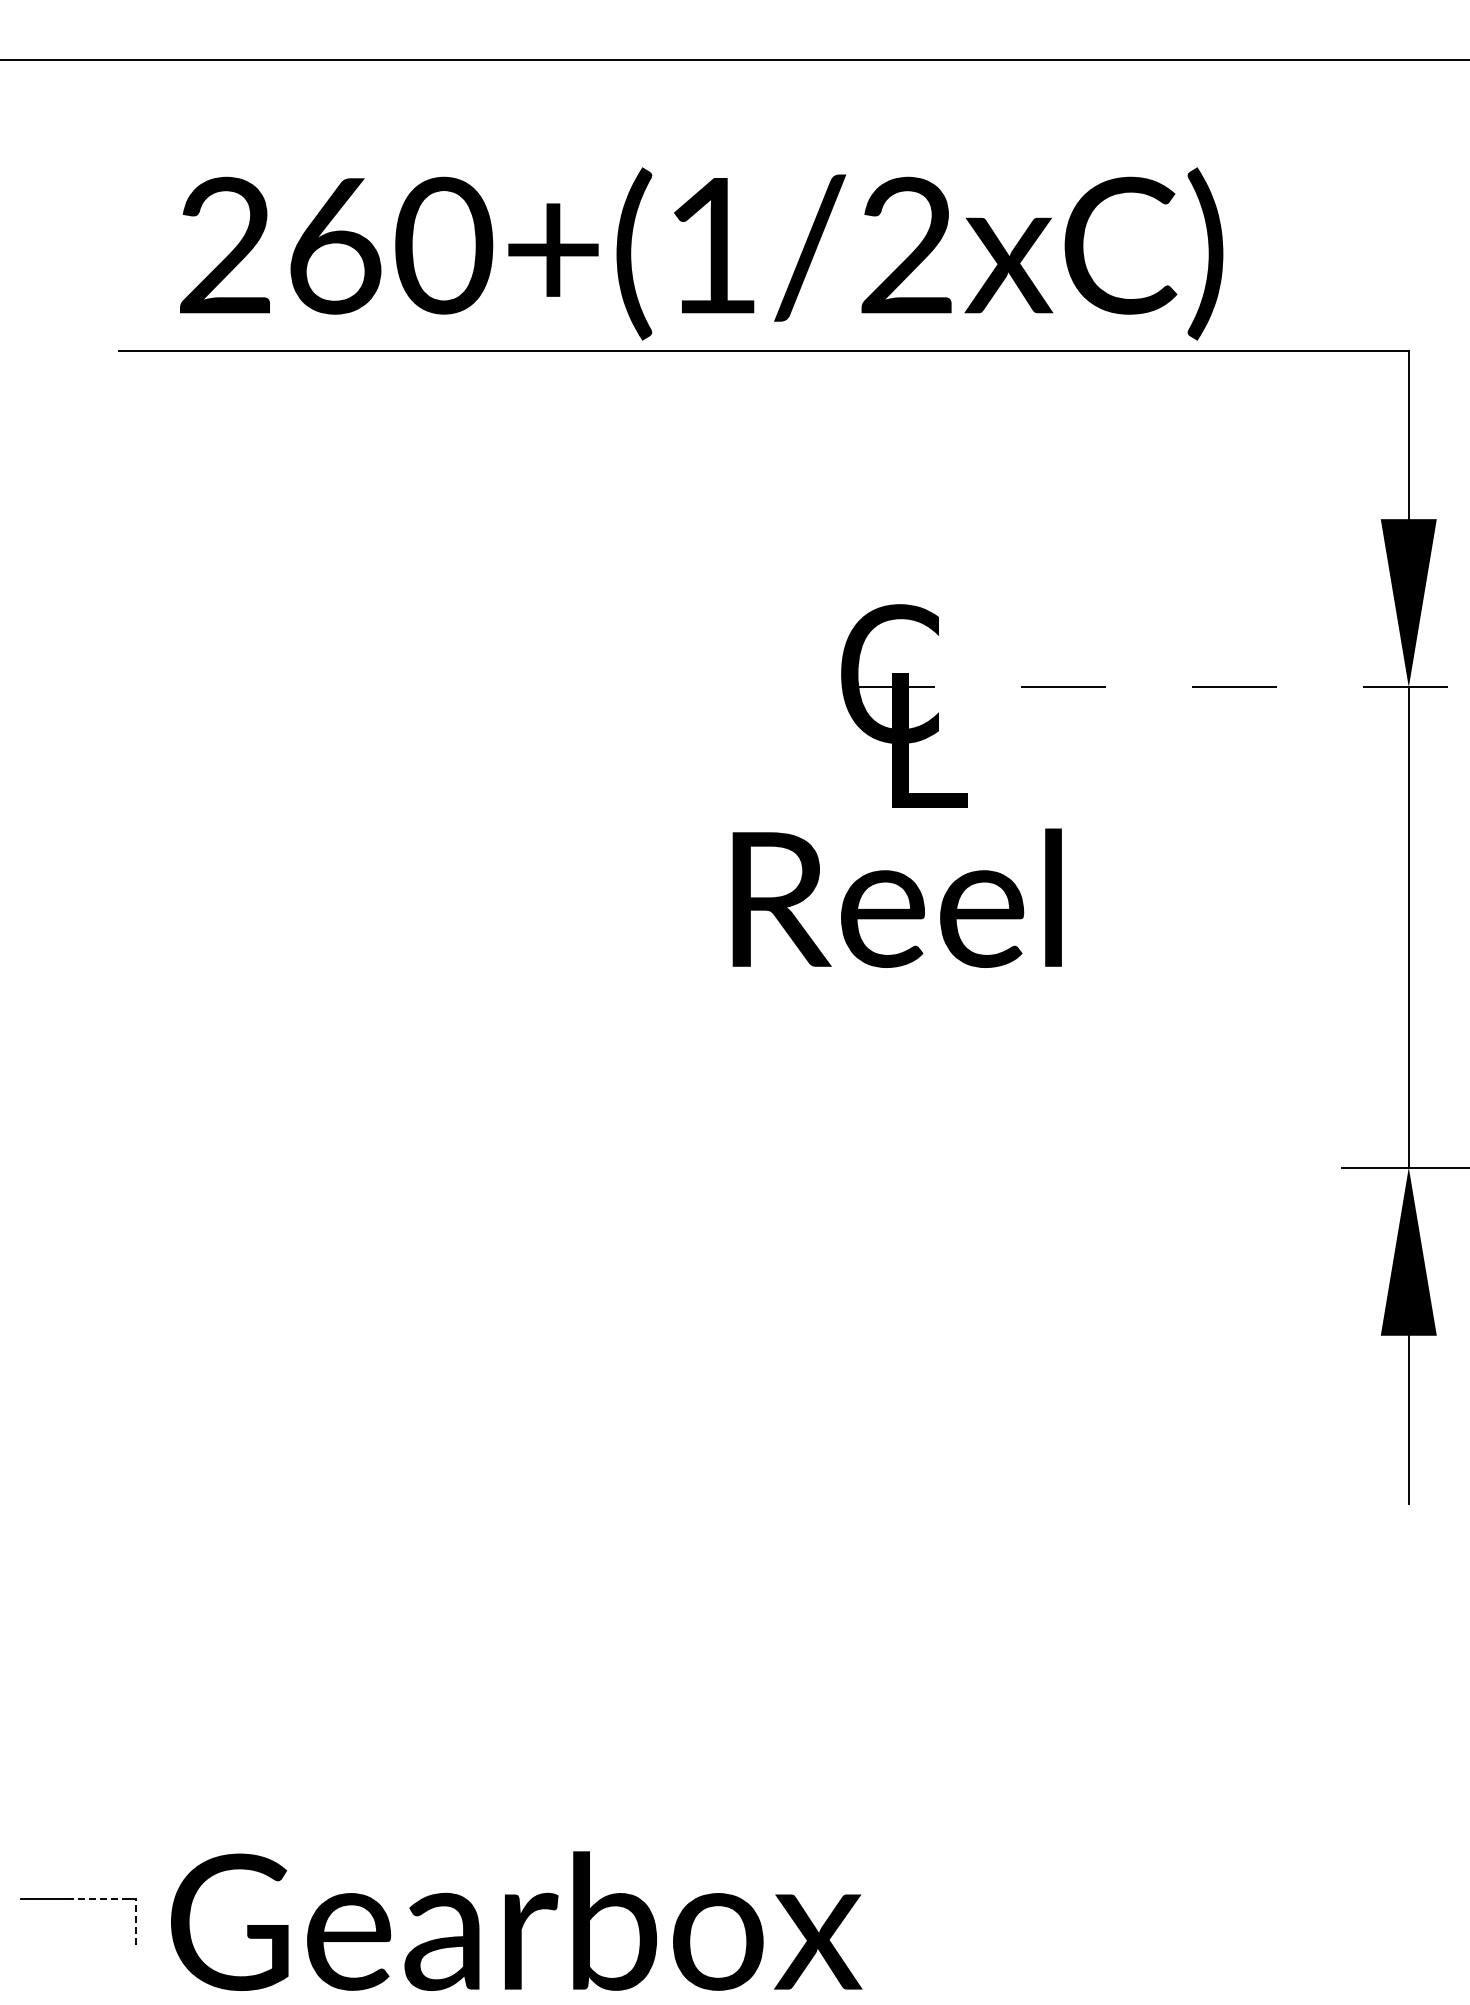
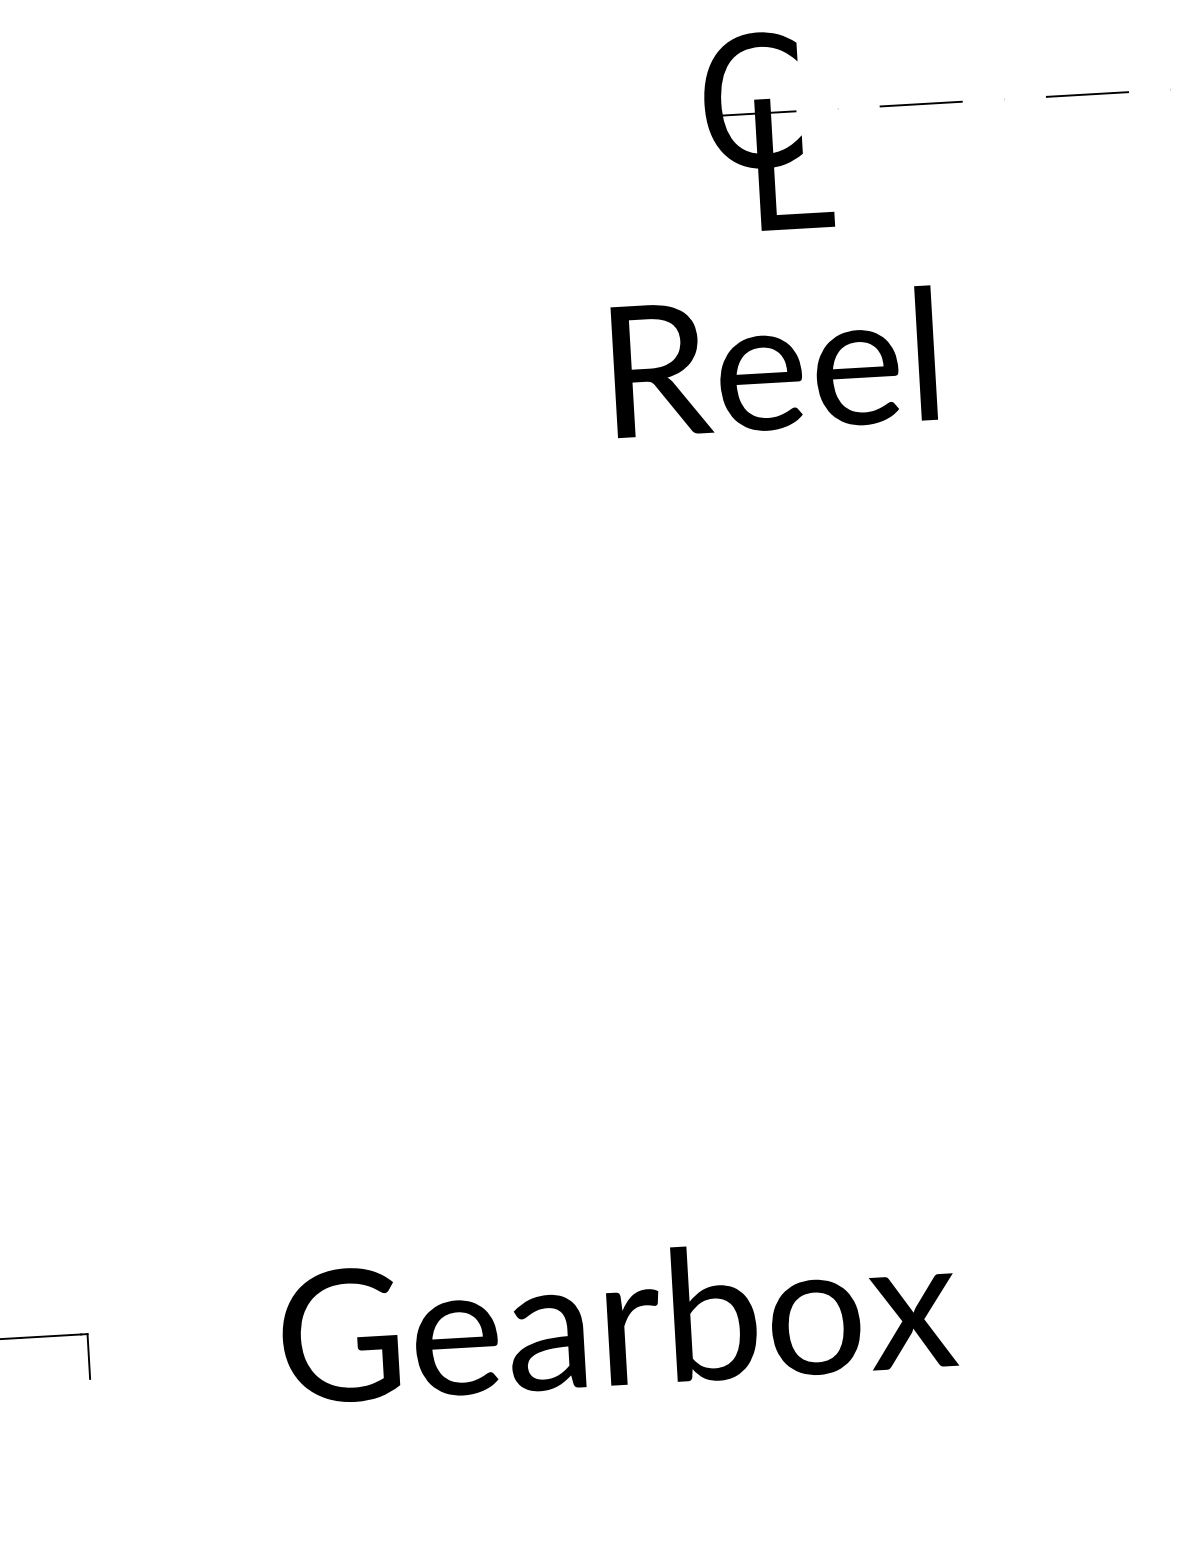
text: (896, 897) -> (773, 361), moved
line: (97, 1898) -> (50, 1336), dashed -> solid
text: (516, 1920) -> (618, 1317), moved
line: (136, 1921) -> (89, 1356), dashed -> solid

